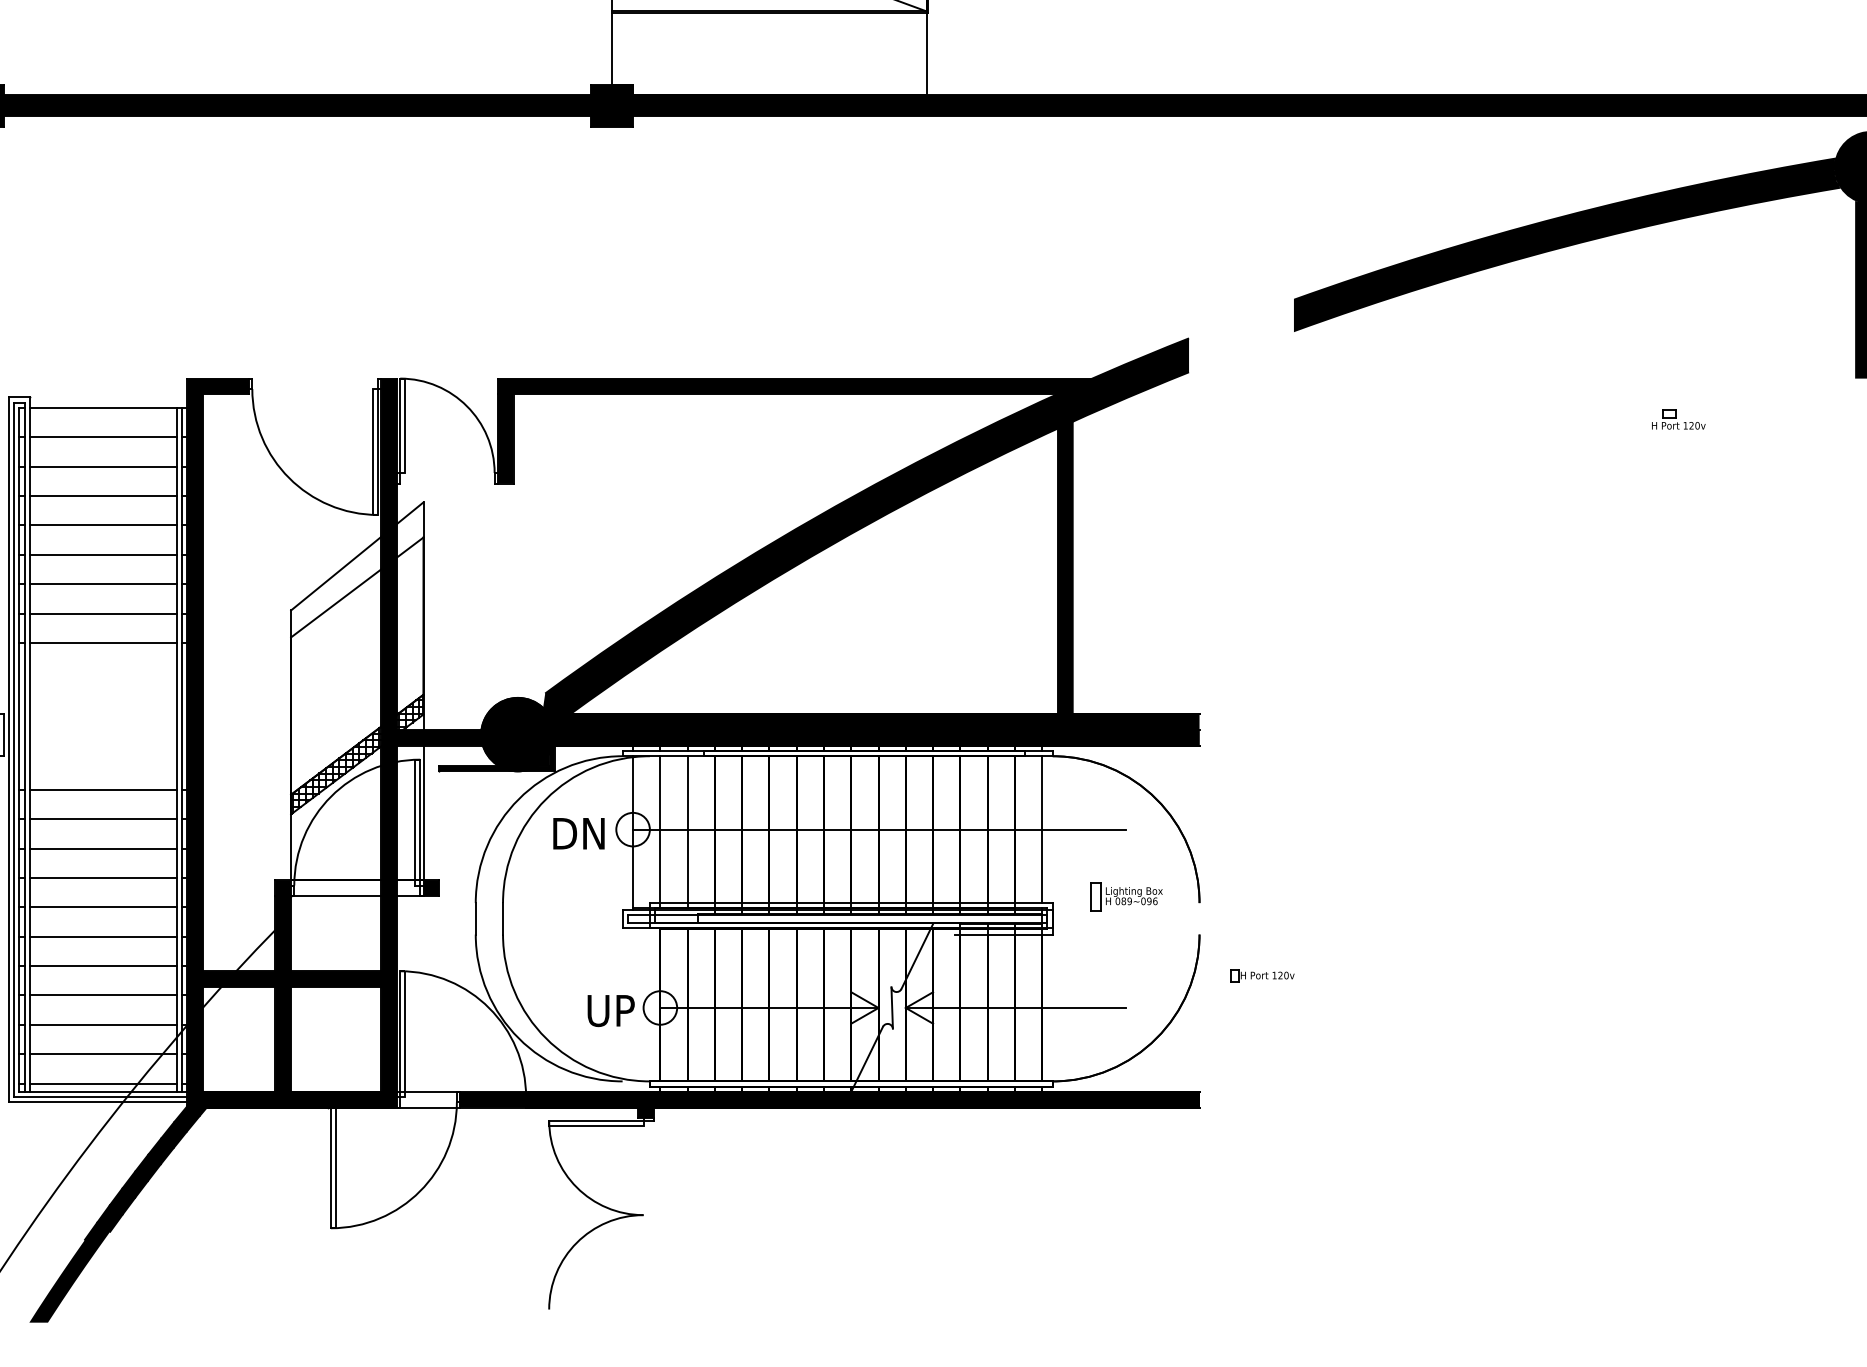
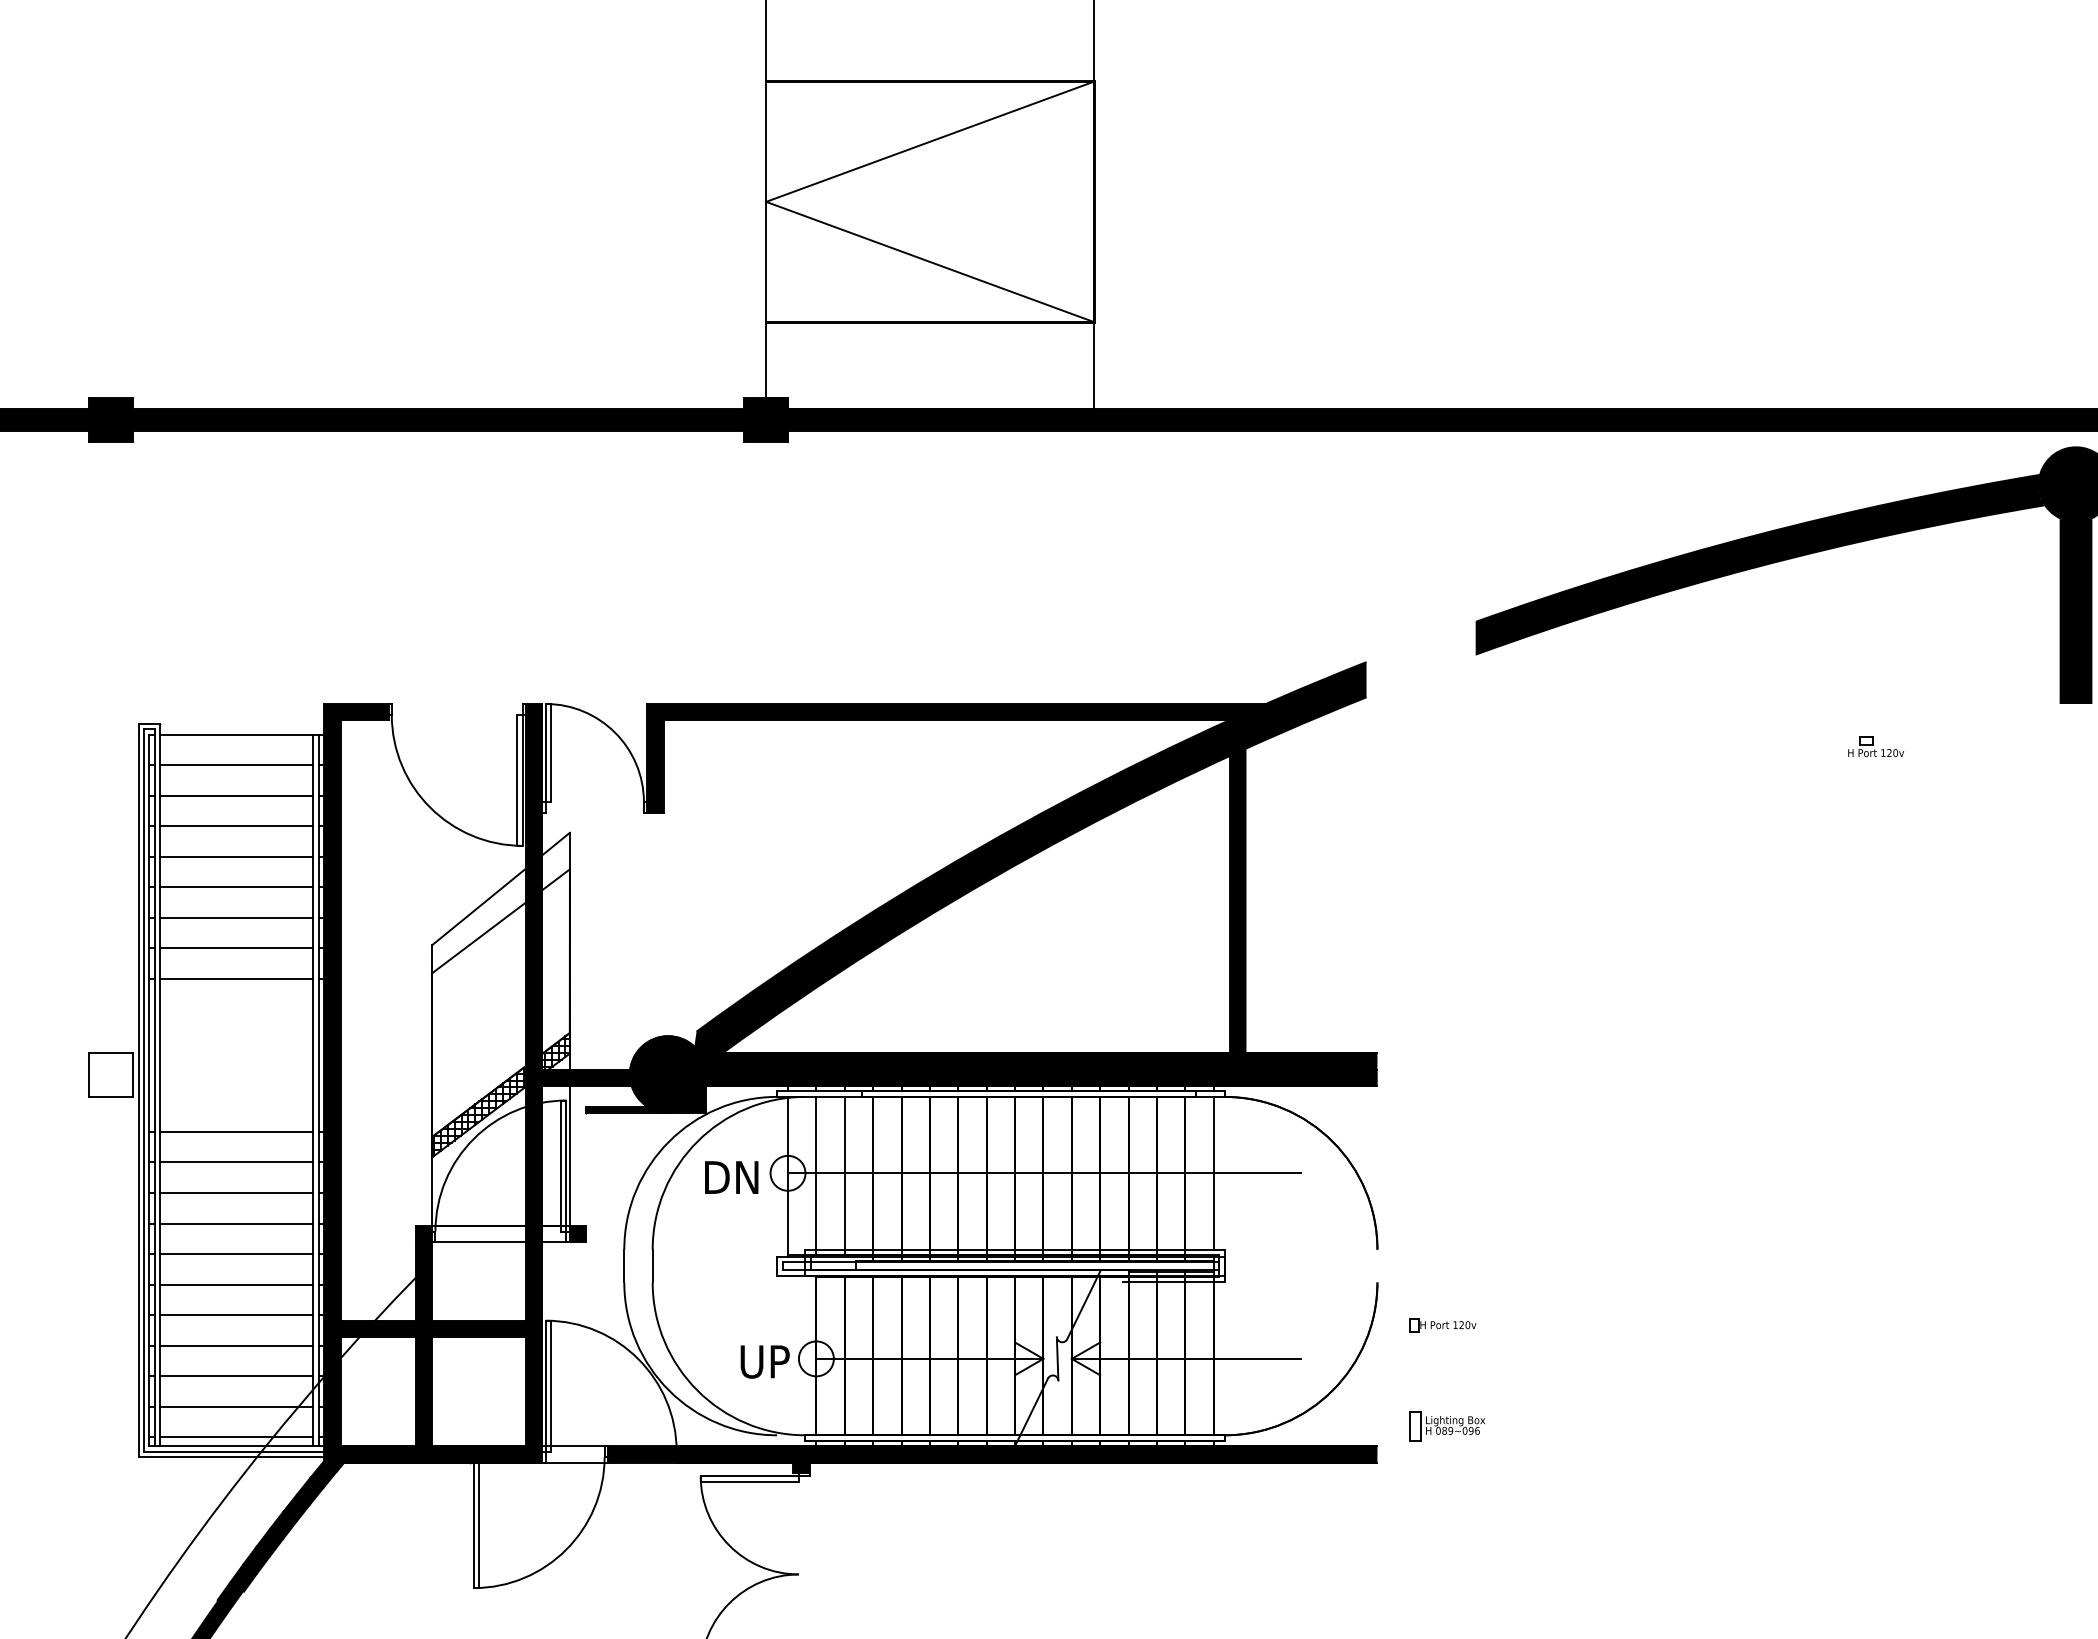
part: (1125, 897) -> (1446, 1426), moved

